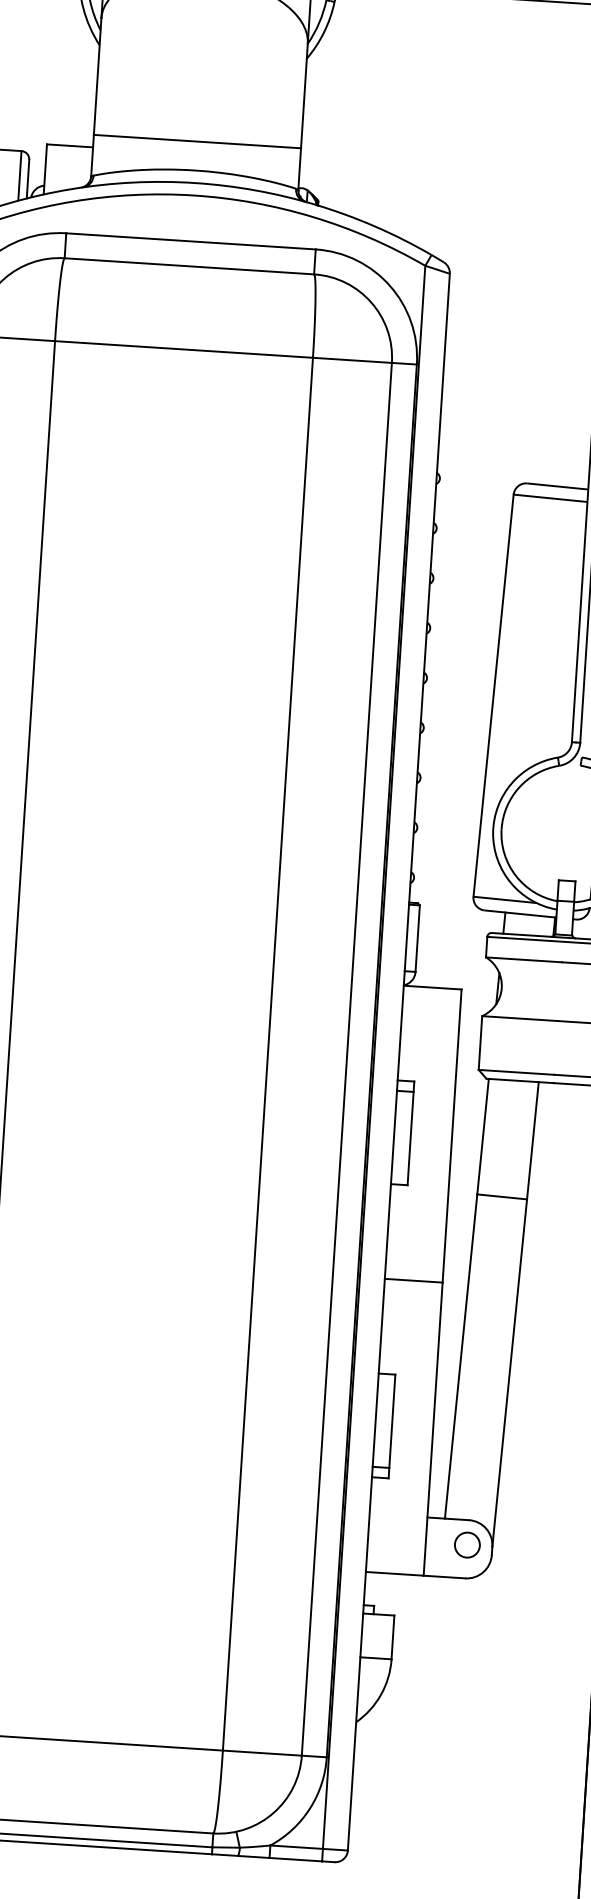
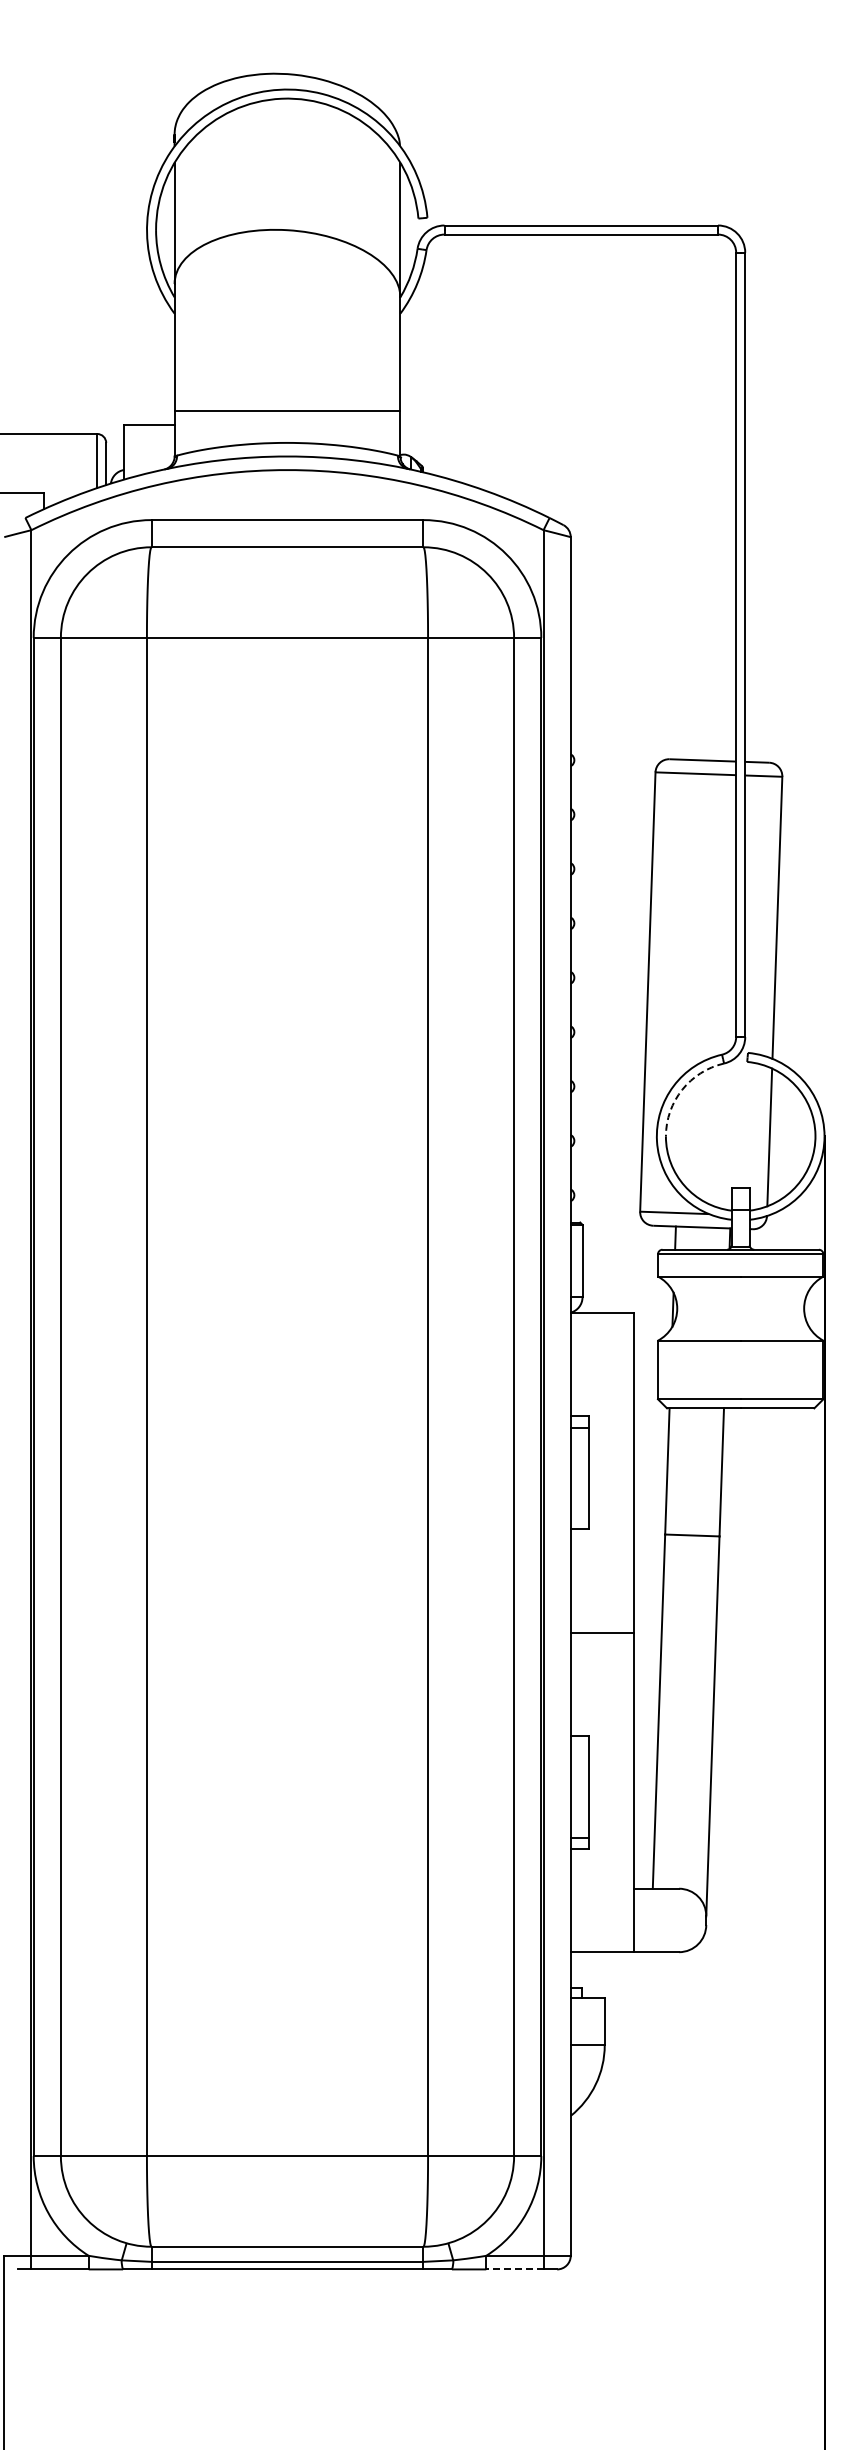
arc: (519, 787) -> (682, 1089), solid -> dashed
circle: (466, 1544) -> (678, 1915), removed
line: (295, 1859) -> (514, 2269), solid -> dashed

